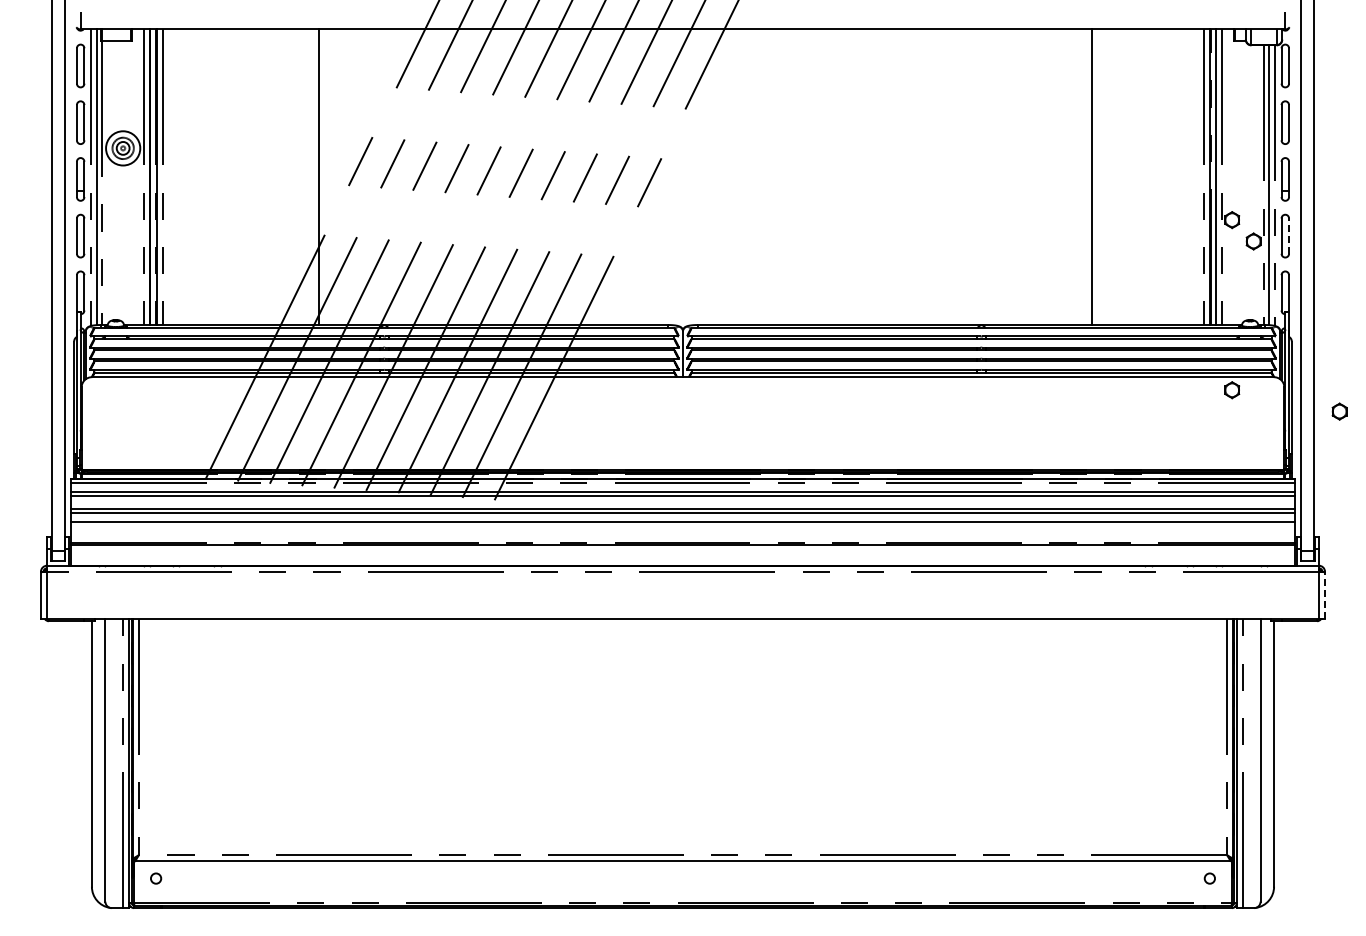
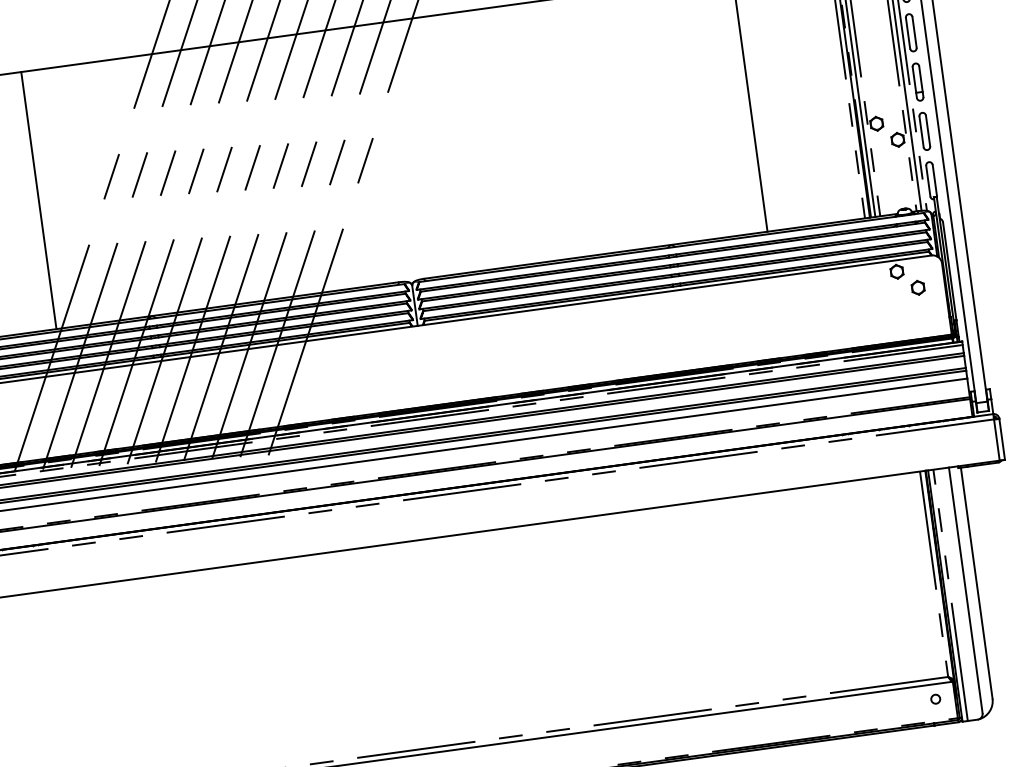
line: (318, 177) -> (38, 200), moved
line: (1289, 236) -> (928, 131), dashed -> solid
part: (1339, 411) -> (918, 287), moved
line: (1325, 595) -> (1002, 439), dashed -> solid

